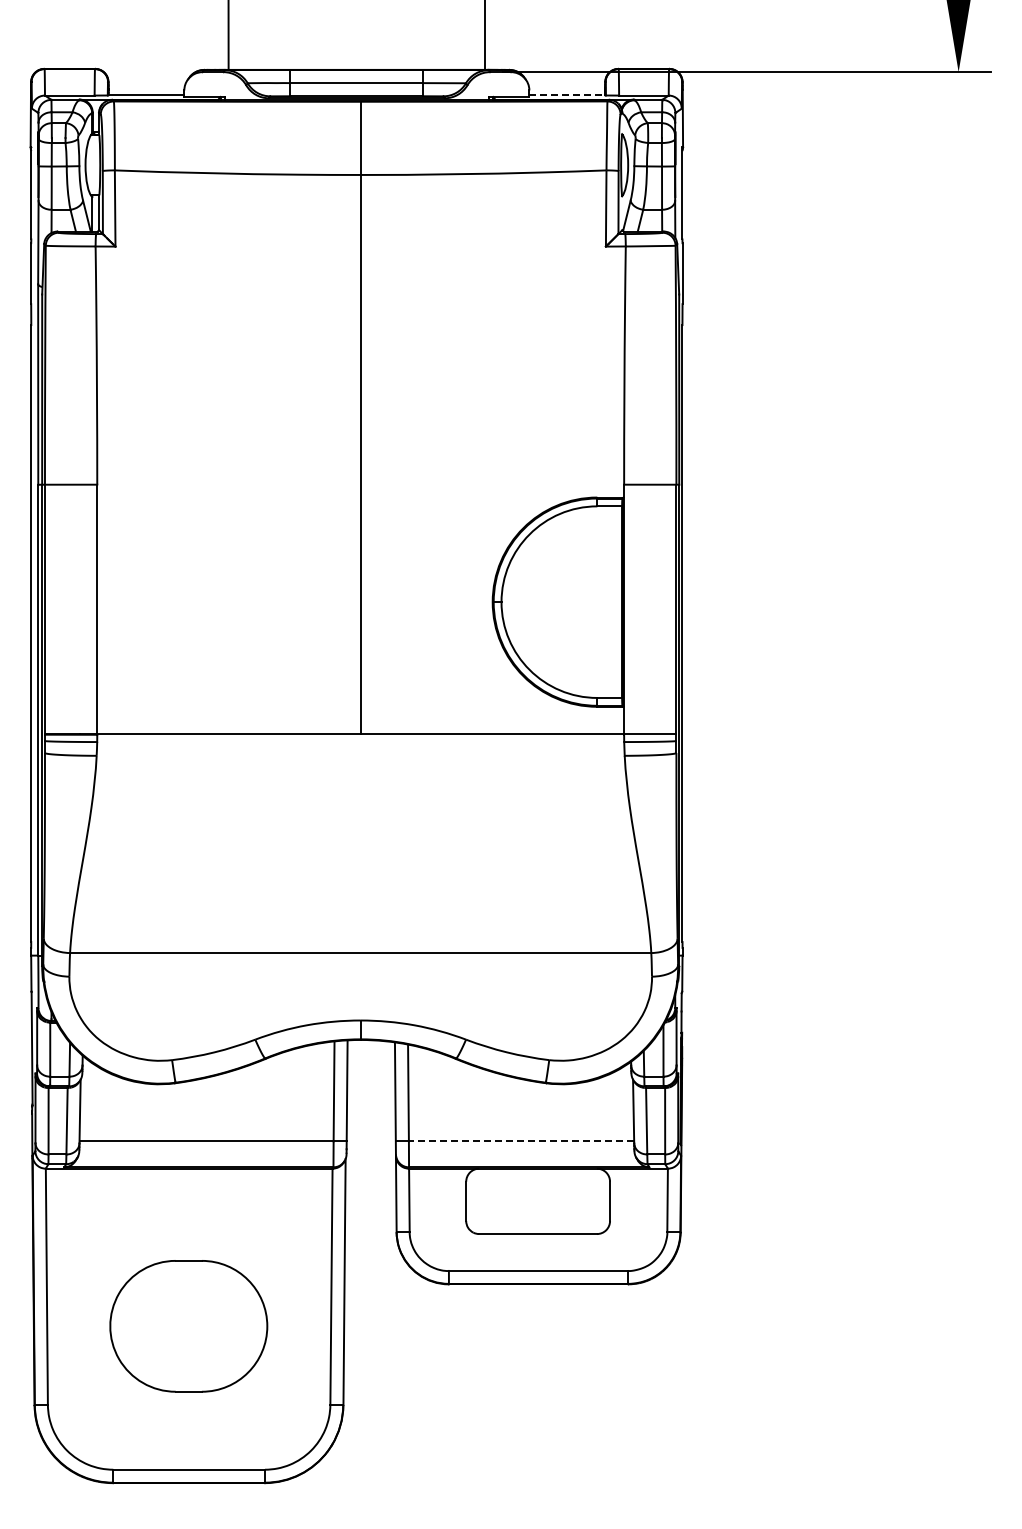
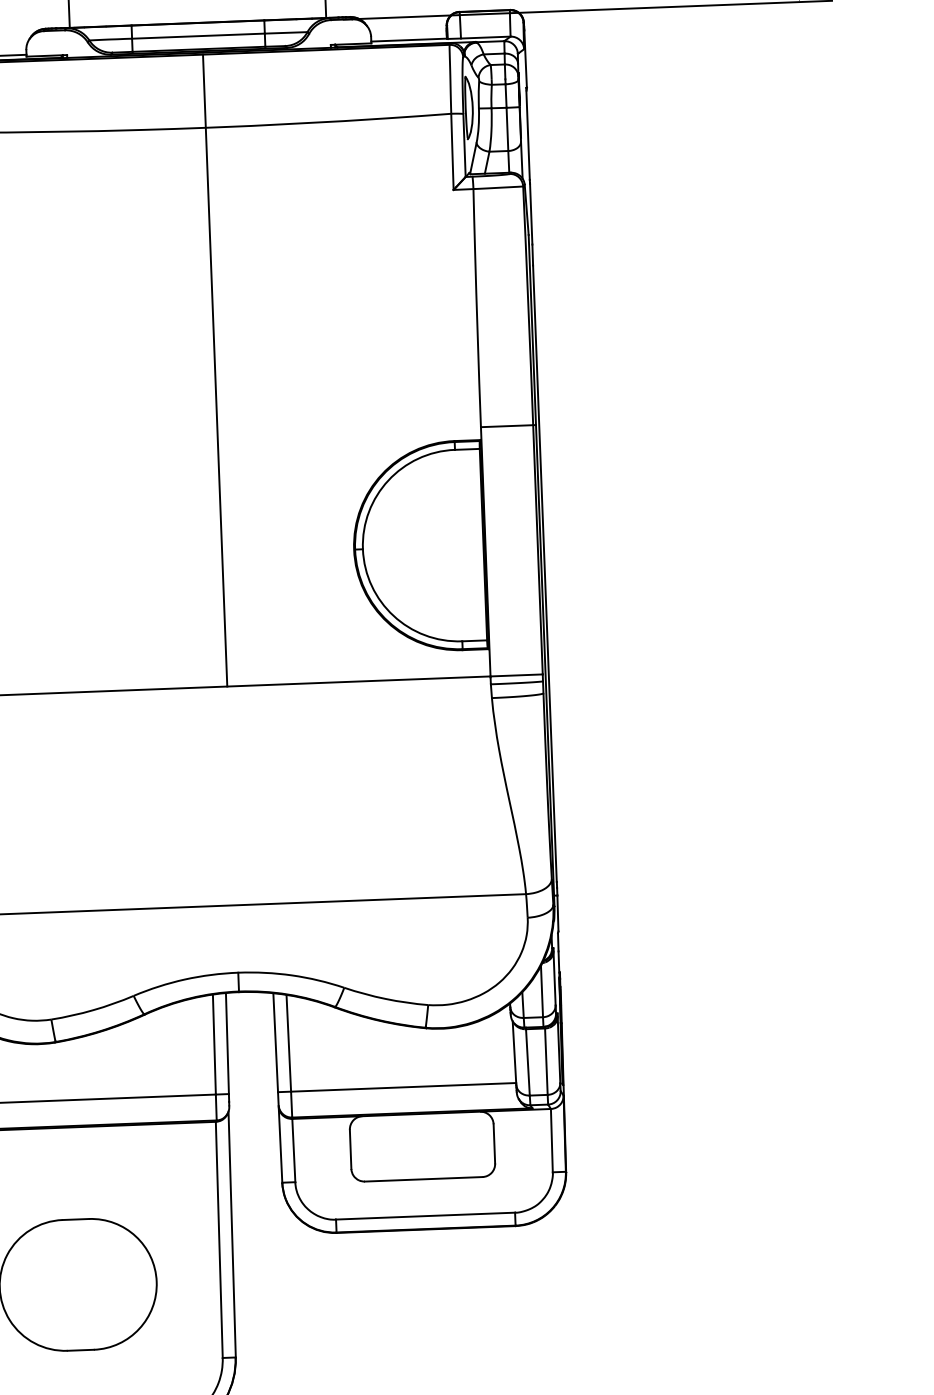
line: (567, 95) -> (409, 40), dashed -> solid
line: (521, 1141) -> (403, 1087), dashed -> solid

